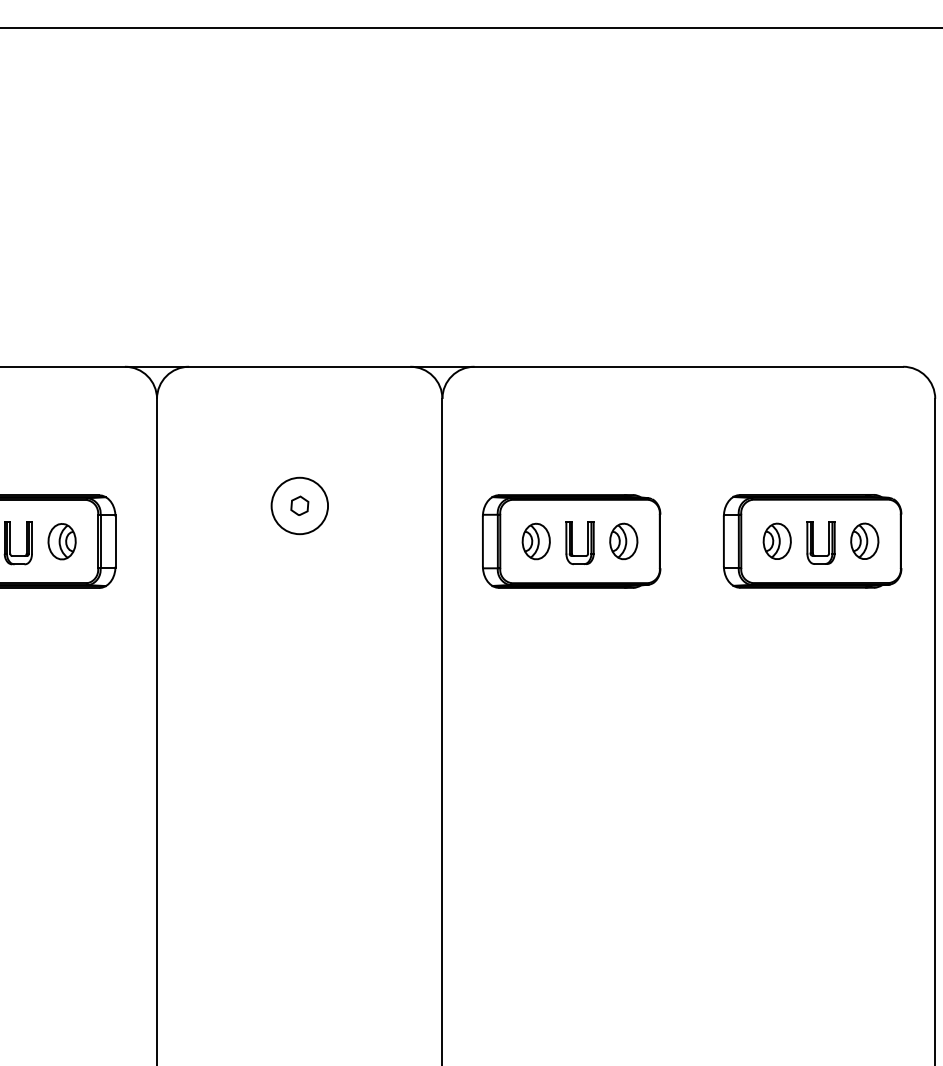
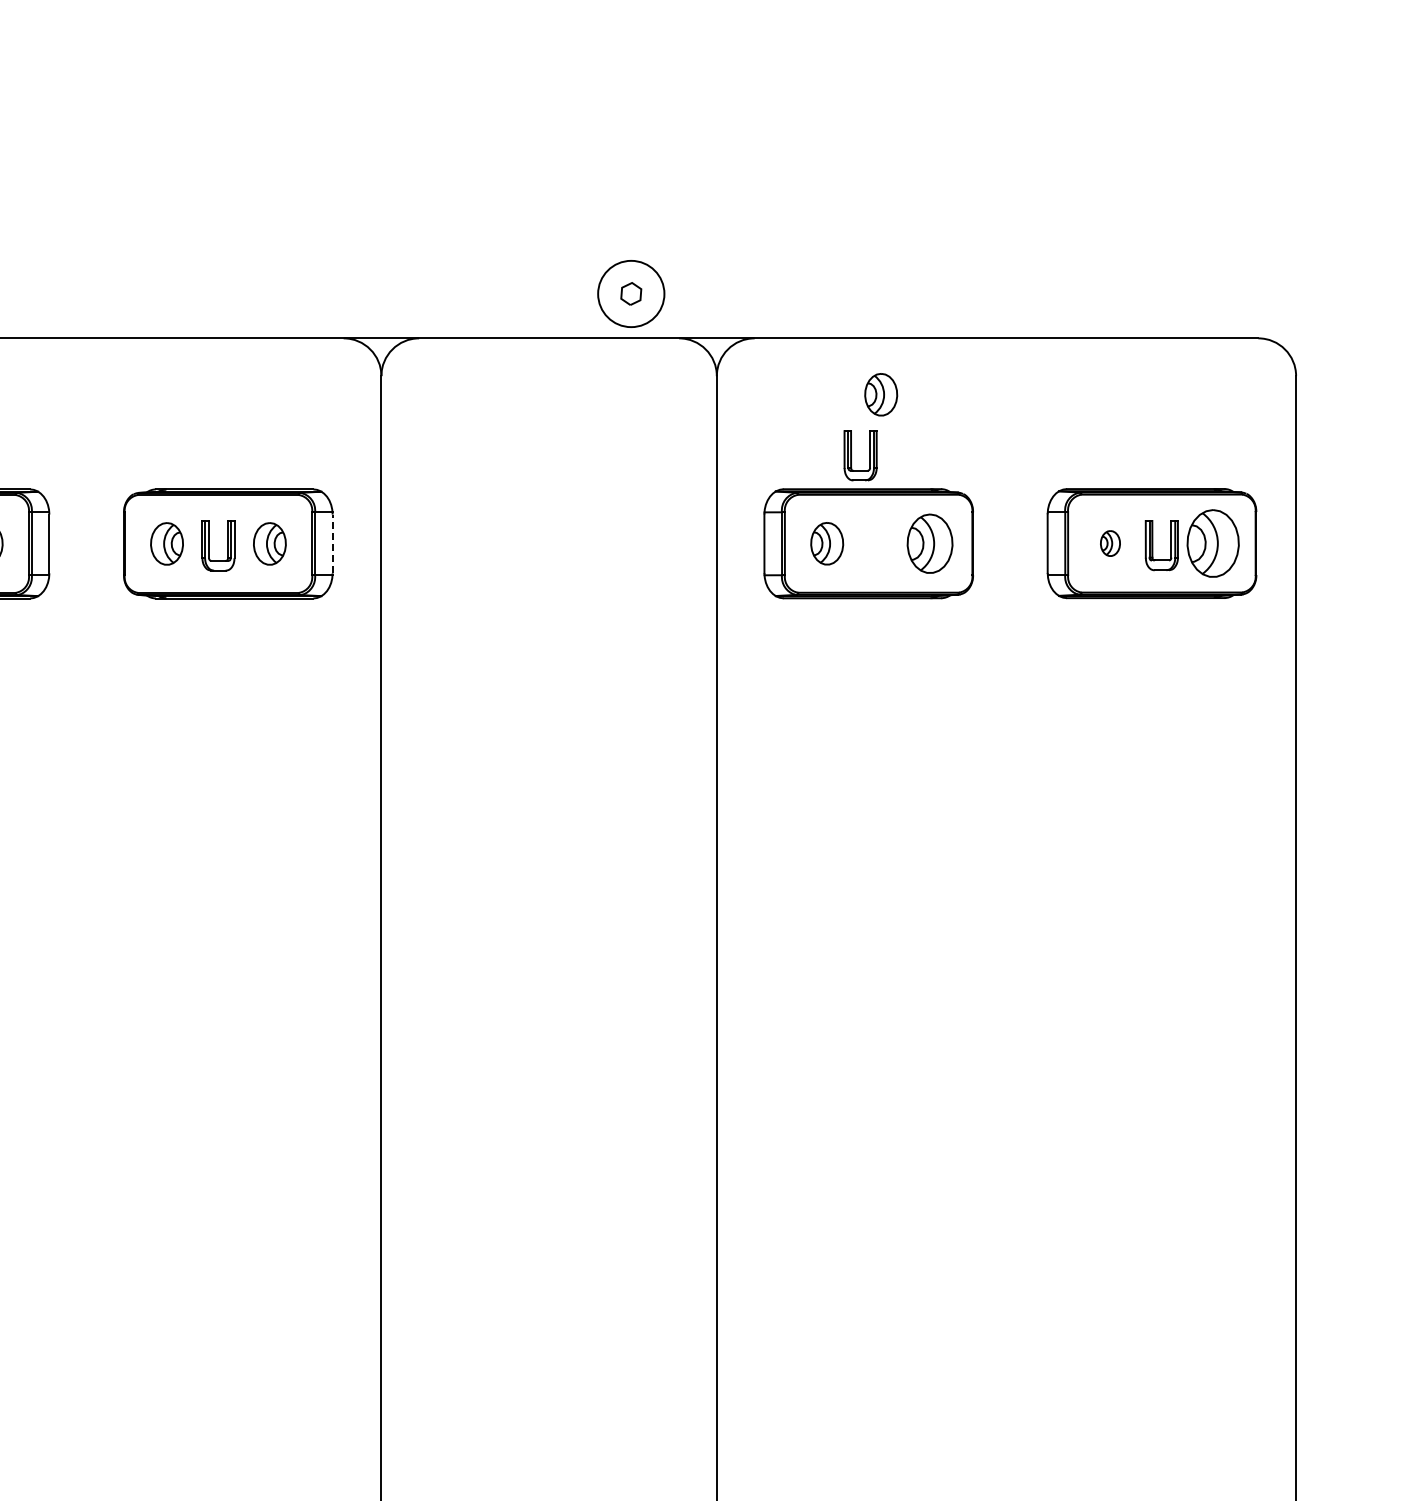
part: (582, 414) -> (881, 394), added
part: (300, 505) -> (631, 293), moved
line: (115, 541) -> (332, 543), solid -> dashed
part: (623, 541) -> (929, 543), size x1.4
part: (777, 541) -> (1110, 543), size x0.6
part: (864, 541) -> (1213, 543), size x1.6
part: (572, 542) -> (851, 455), moved

